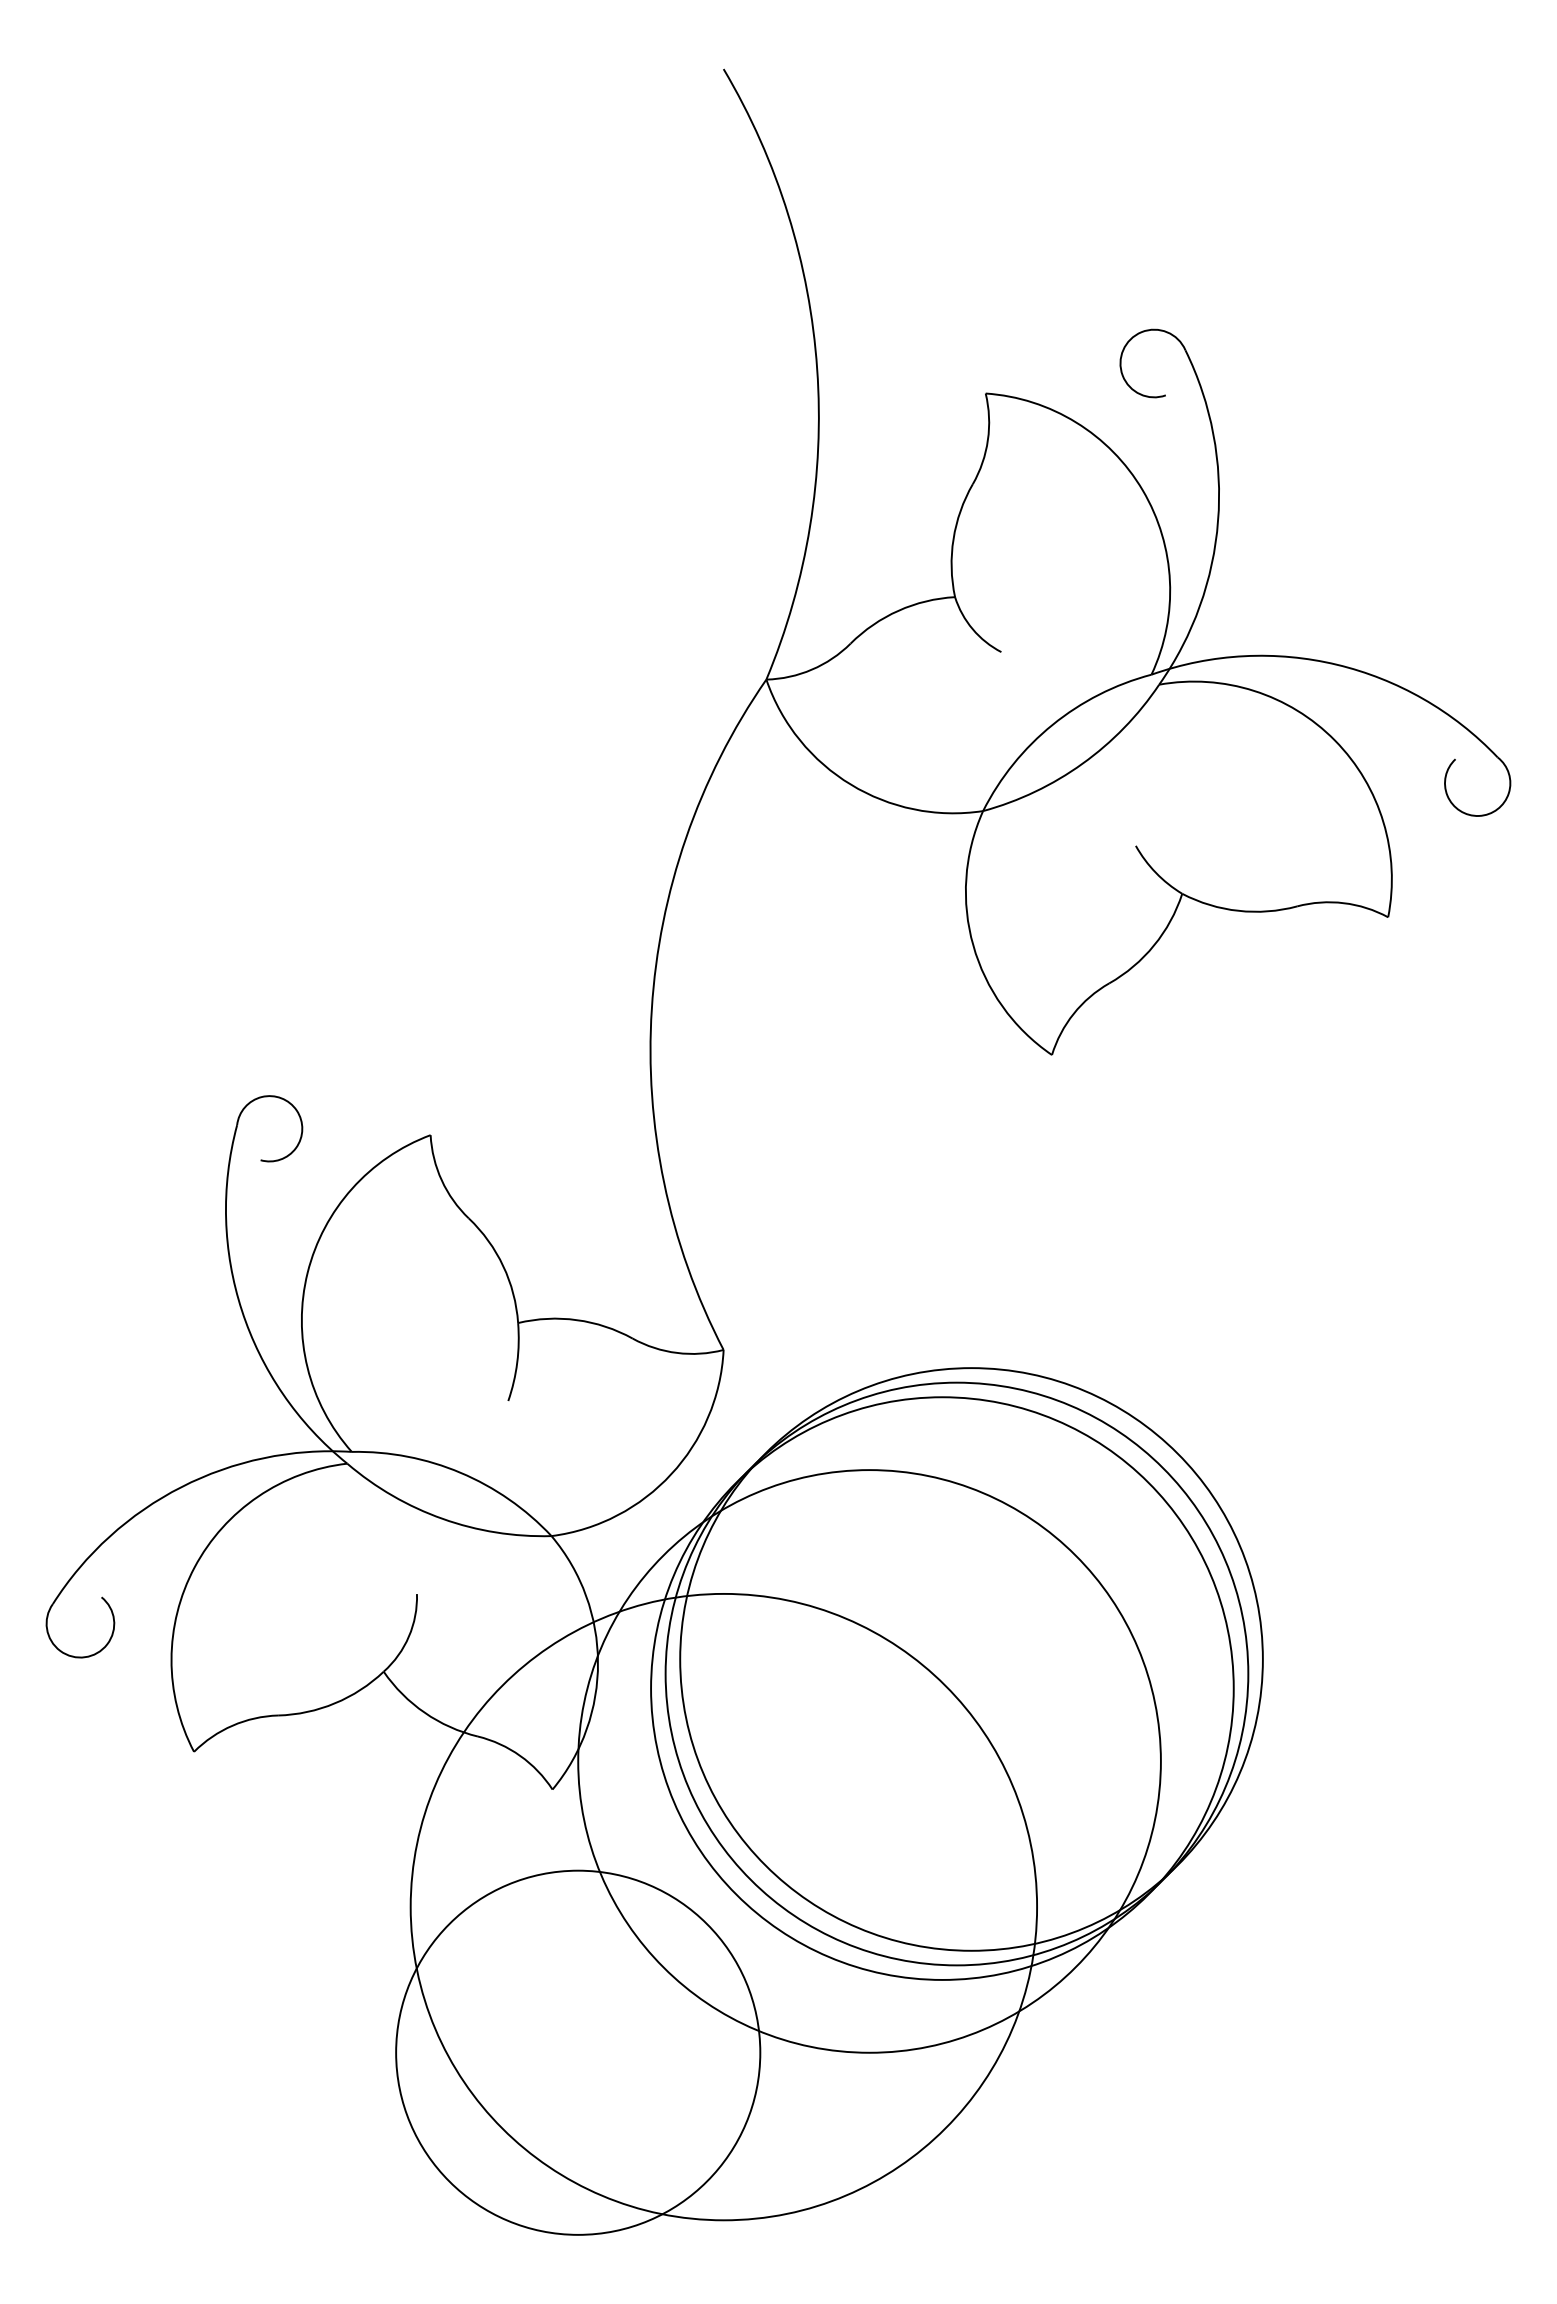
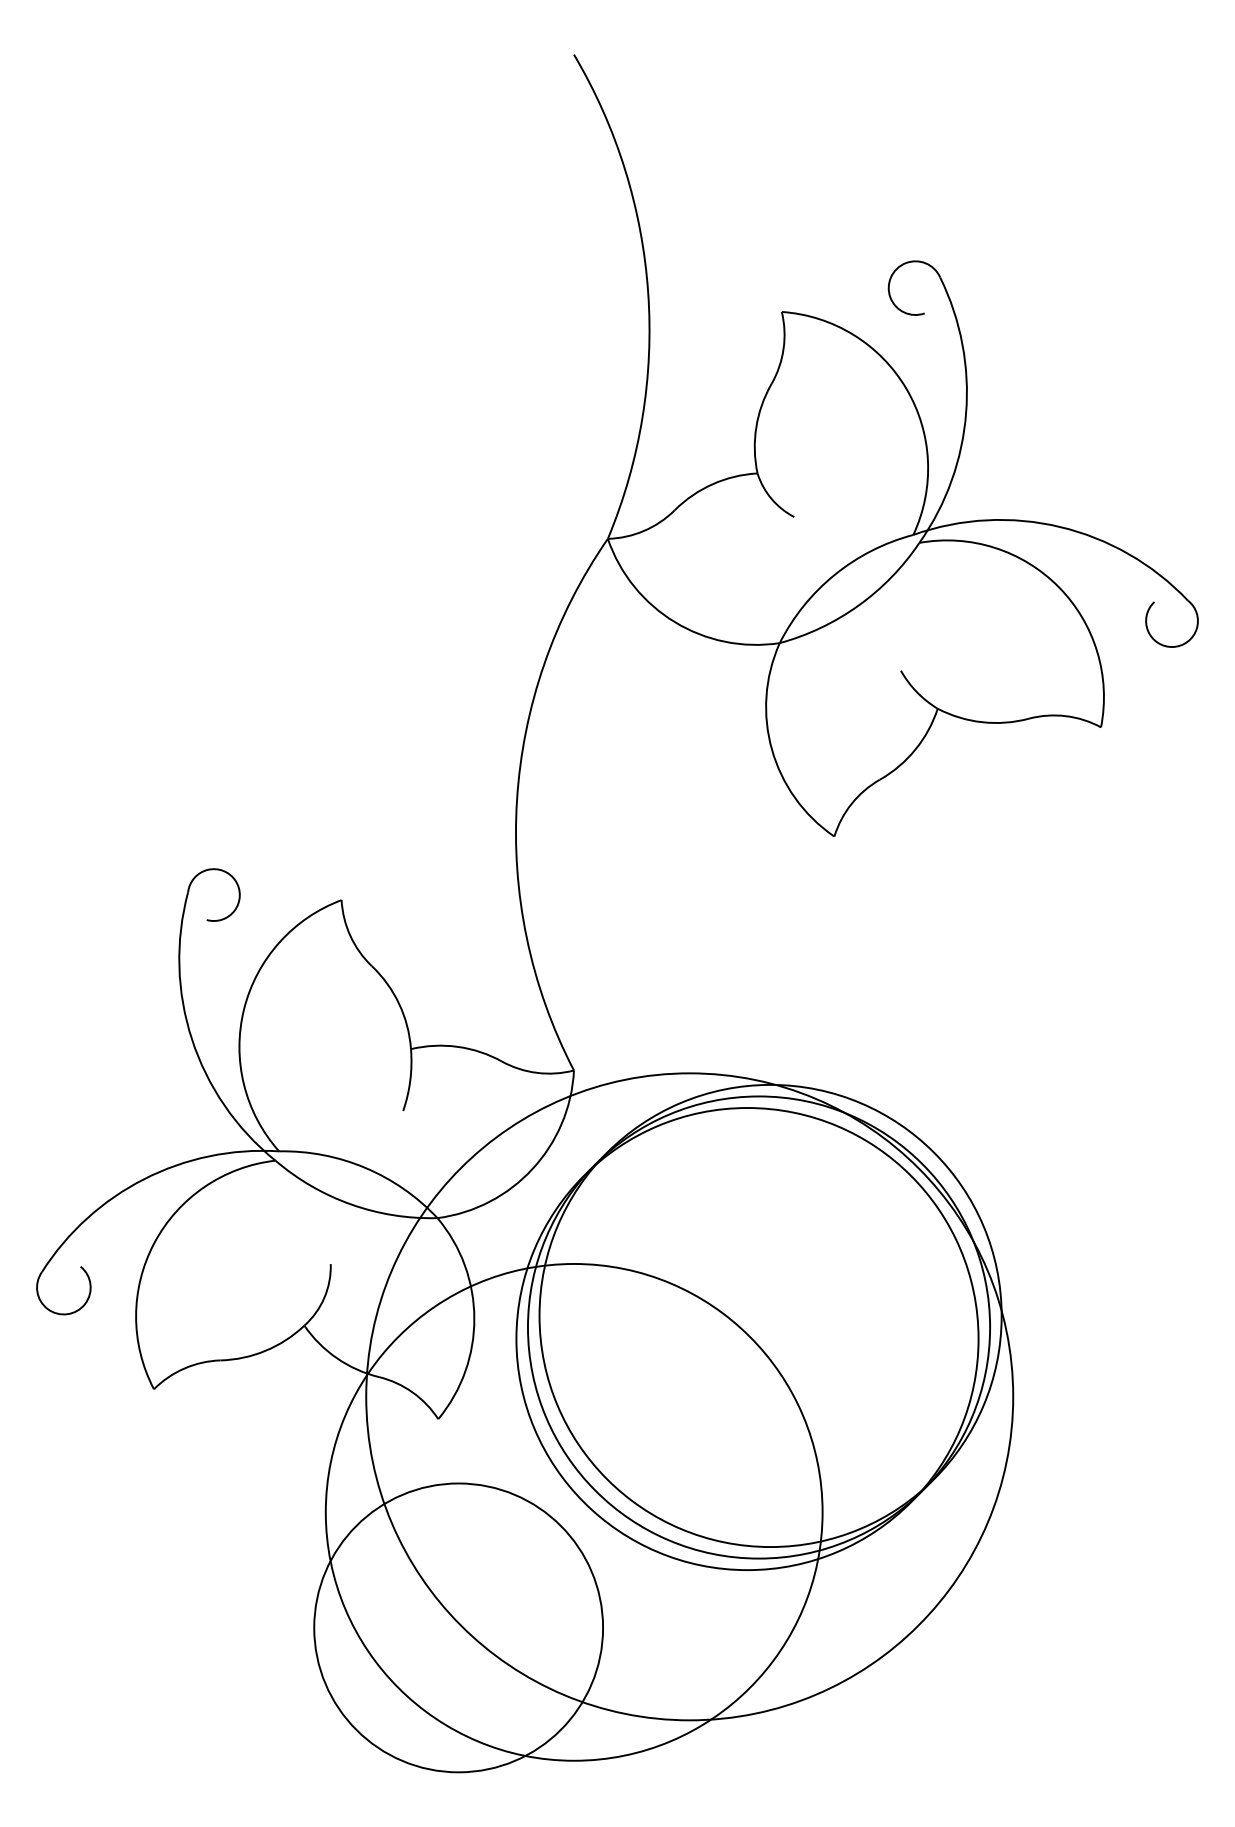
circle: (869, 1761) -> (689, 1396), size x1.4

